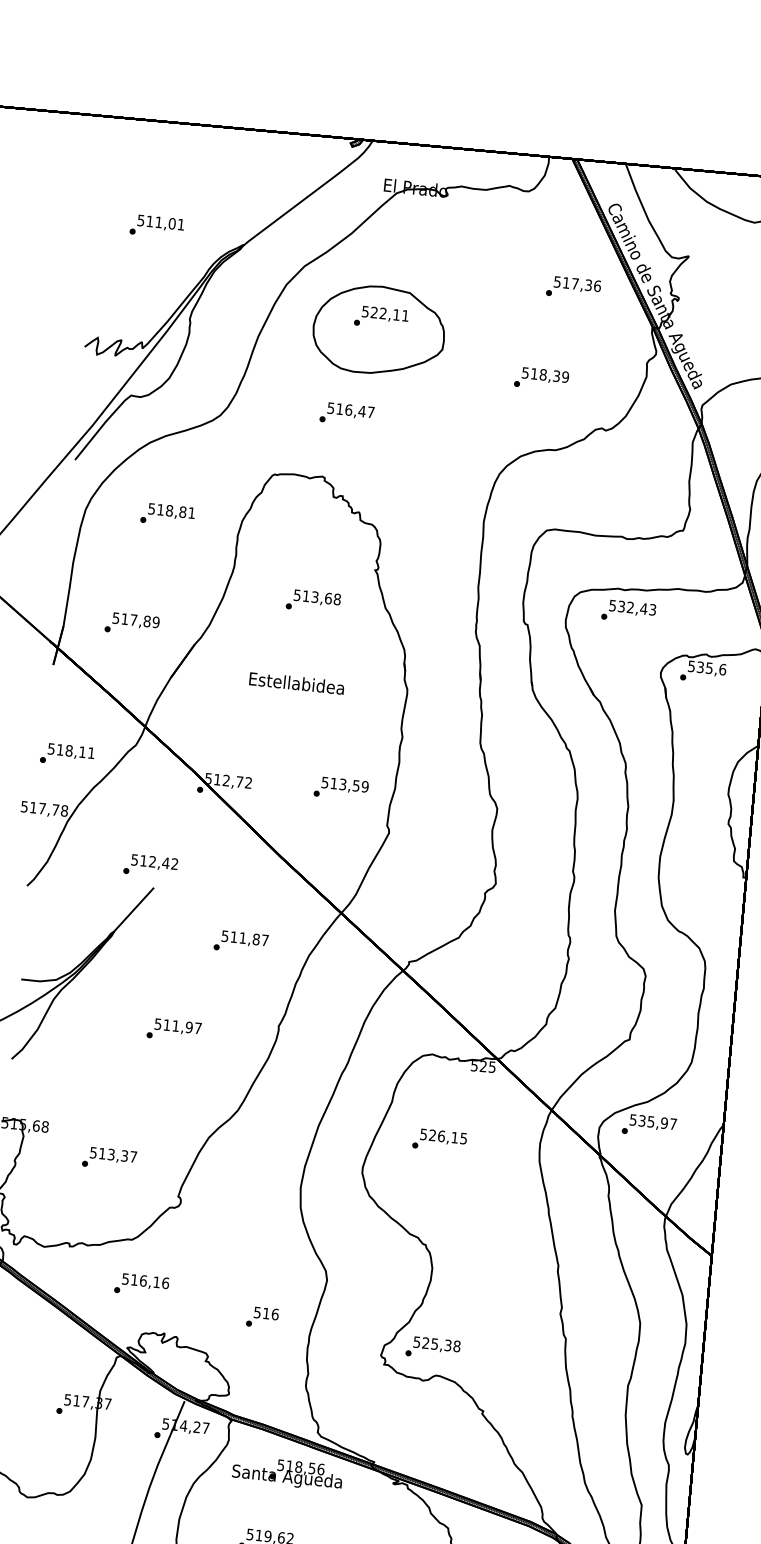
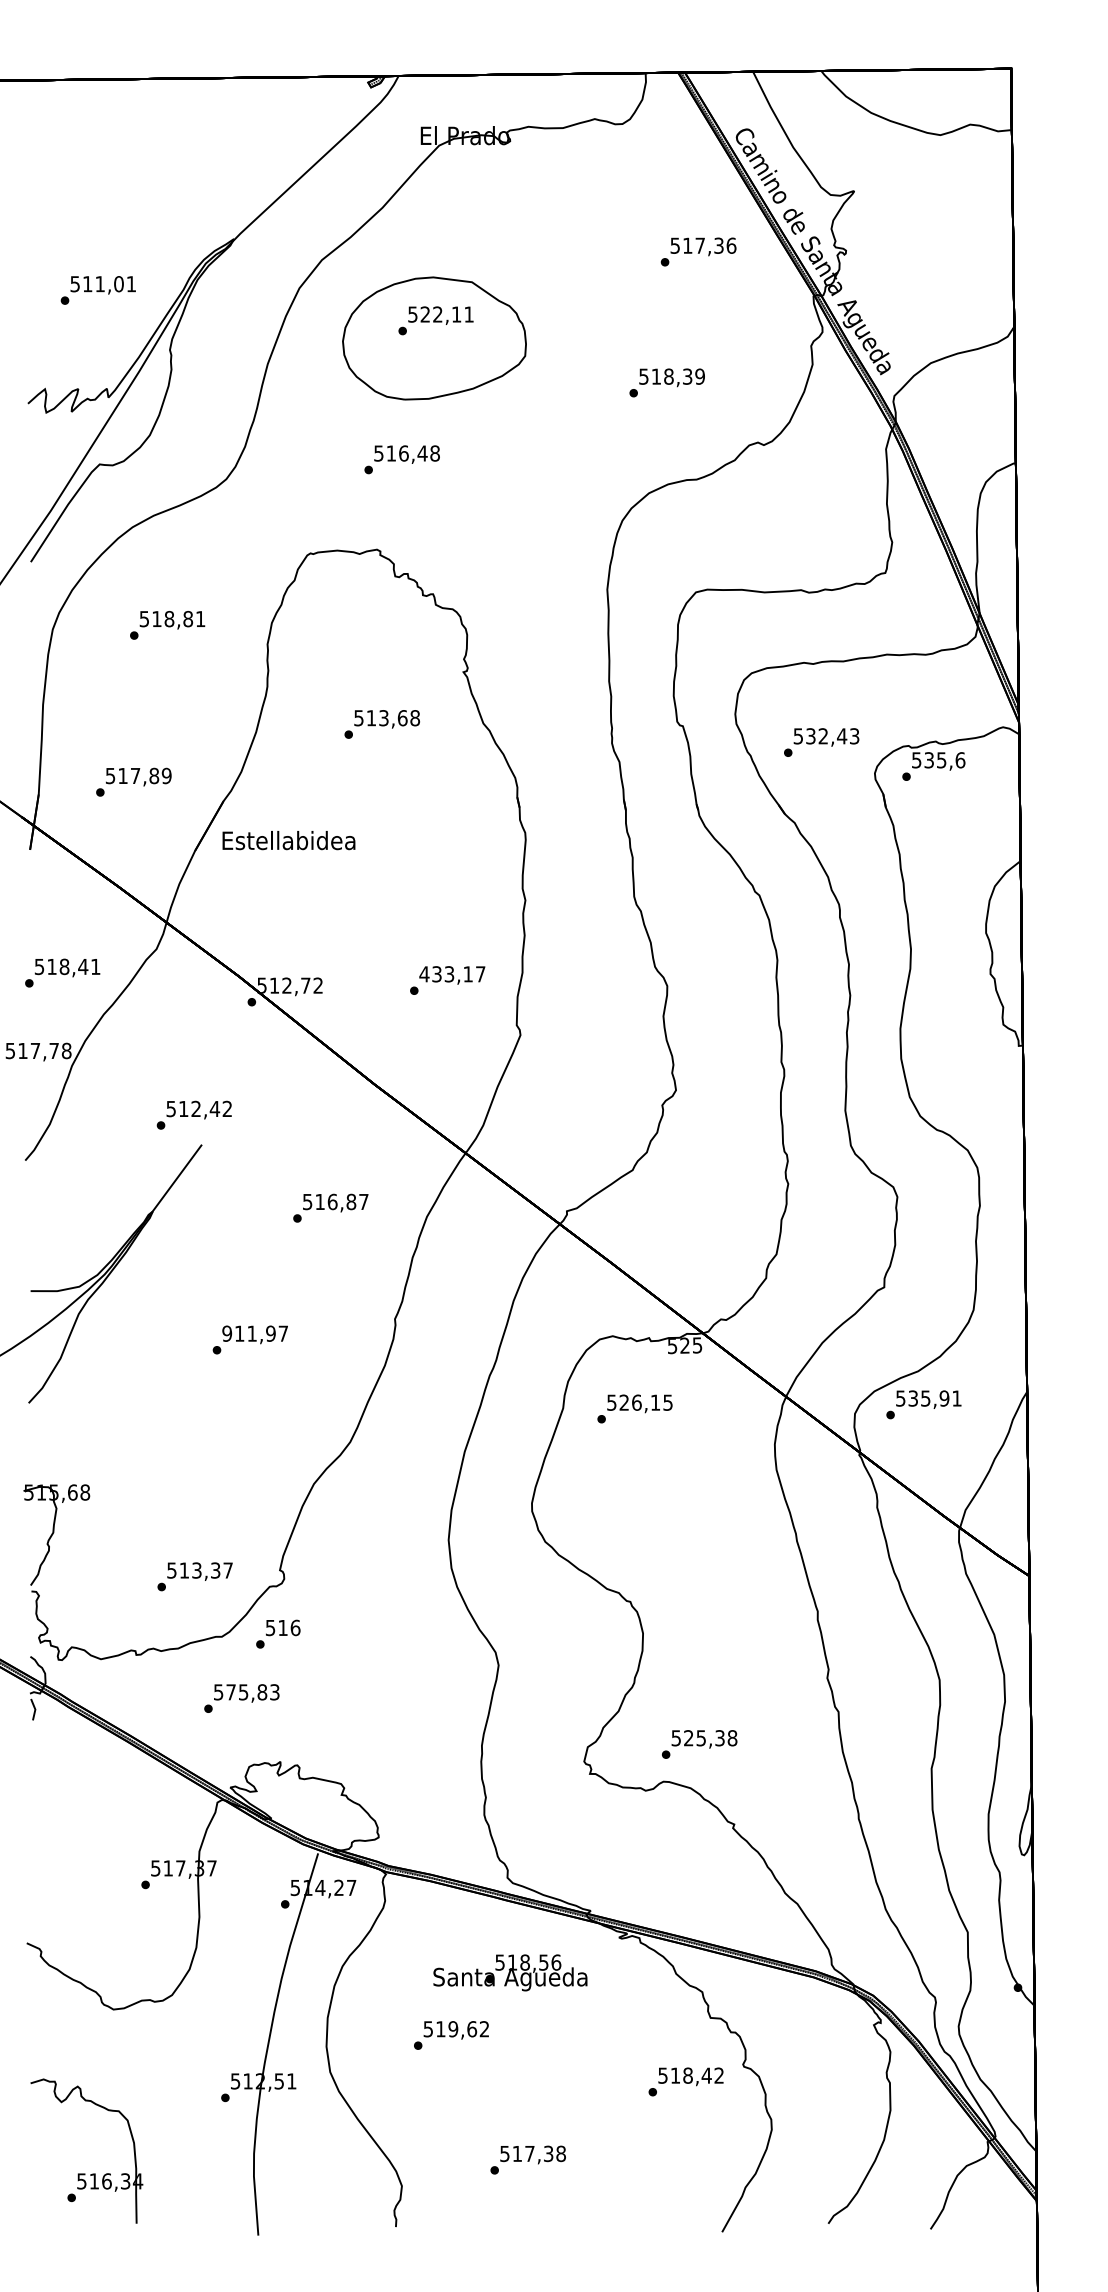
text: (156, 226) -> (97, 290), moved
text: (370, 412) -> (434, 453), 516,47 -> 516,48
text: (628, 611) -> (821, 742), moved
text: (296, 683) -> (288, 840), moved
text: (82, 752) -> (83, 966), 518,11 -> 518,41
text: (345, 784) -> (452, 974), 513,59 -> 433,17
text: (242, 937) -> (332, 1201), 511,87 -> 516,87
text: (158, 1024) -> (227, 1333), 511,97 -> 911,97
text: (672, 1124) -> (956, 1398), 535,97 -> 535,91
text: (439, 1140) -> (634, 1408), moved
text: (109, 1158) -> (194, 1576), moved
text: (149, 1281) -> (252, 1692), 516,16 -> 575,83
text: (262, 1317) -> (278, 1633), moved
text: (433, 1348) -> (699, 1744), moved
text: (287, 1473) -> (510, 1972), moved

